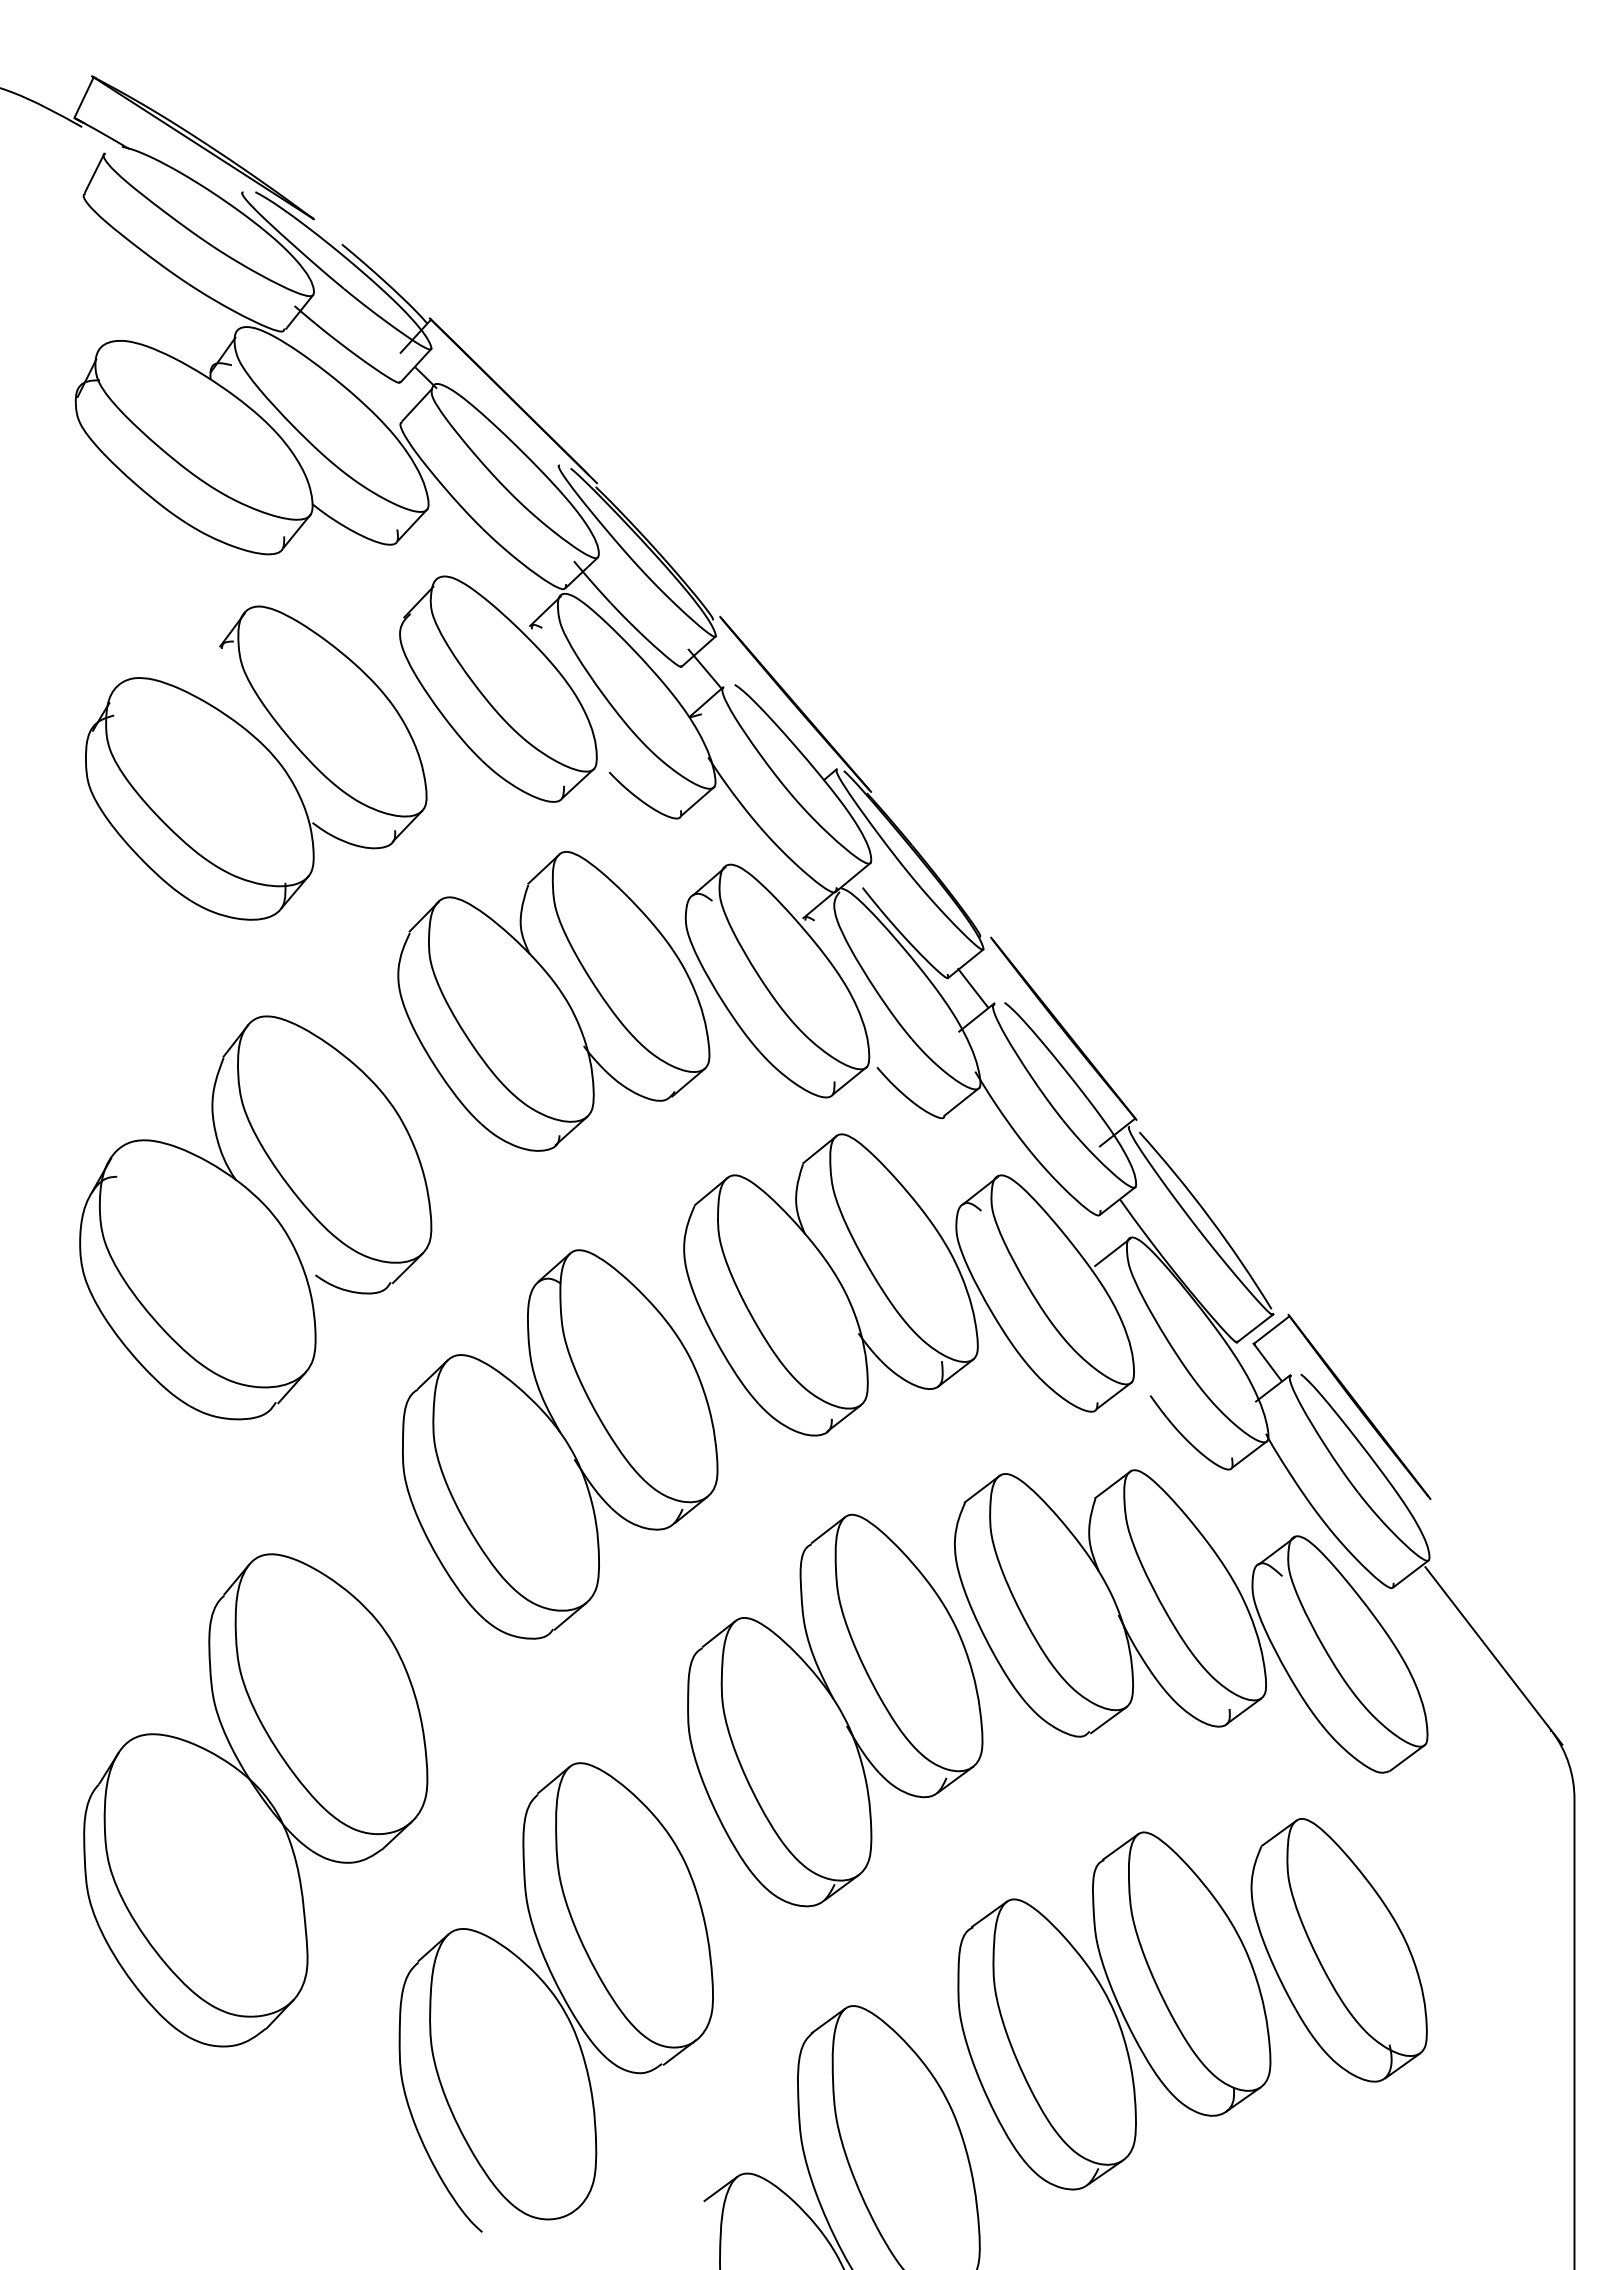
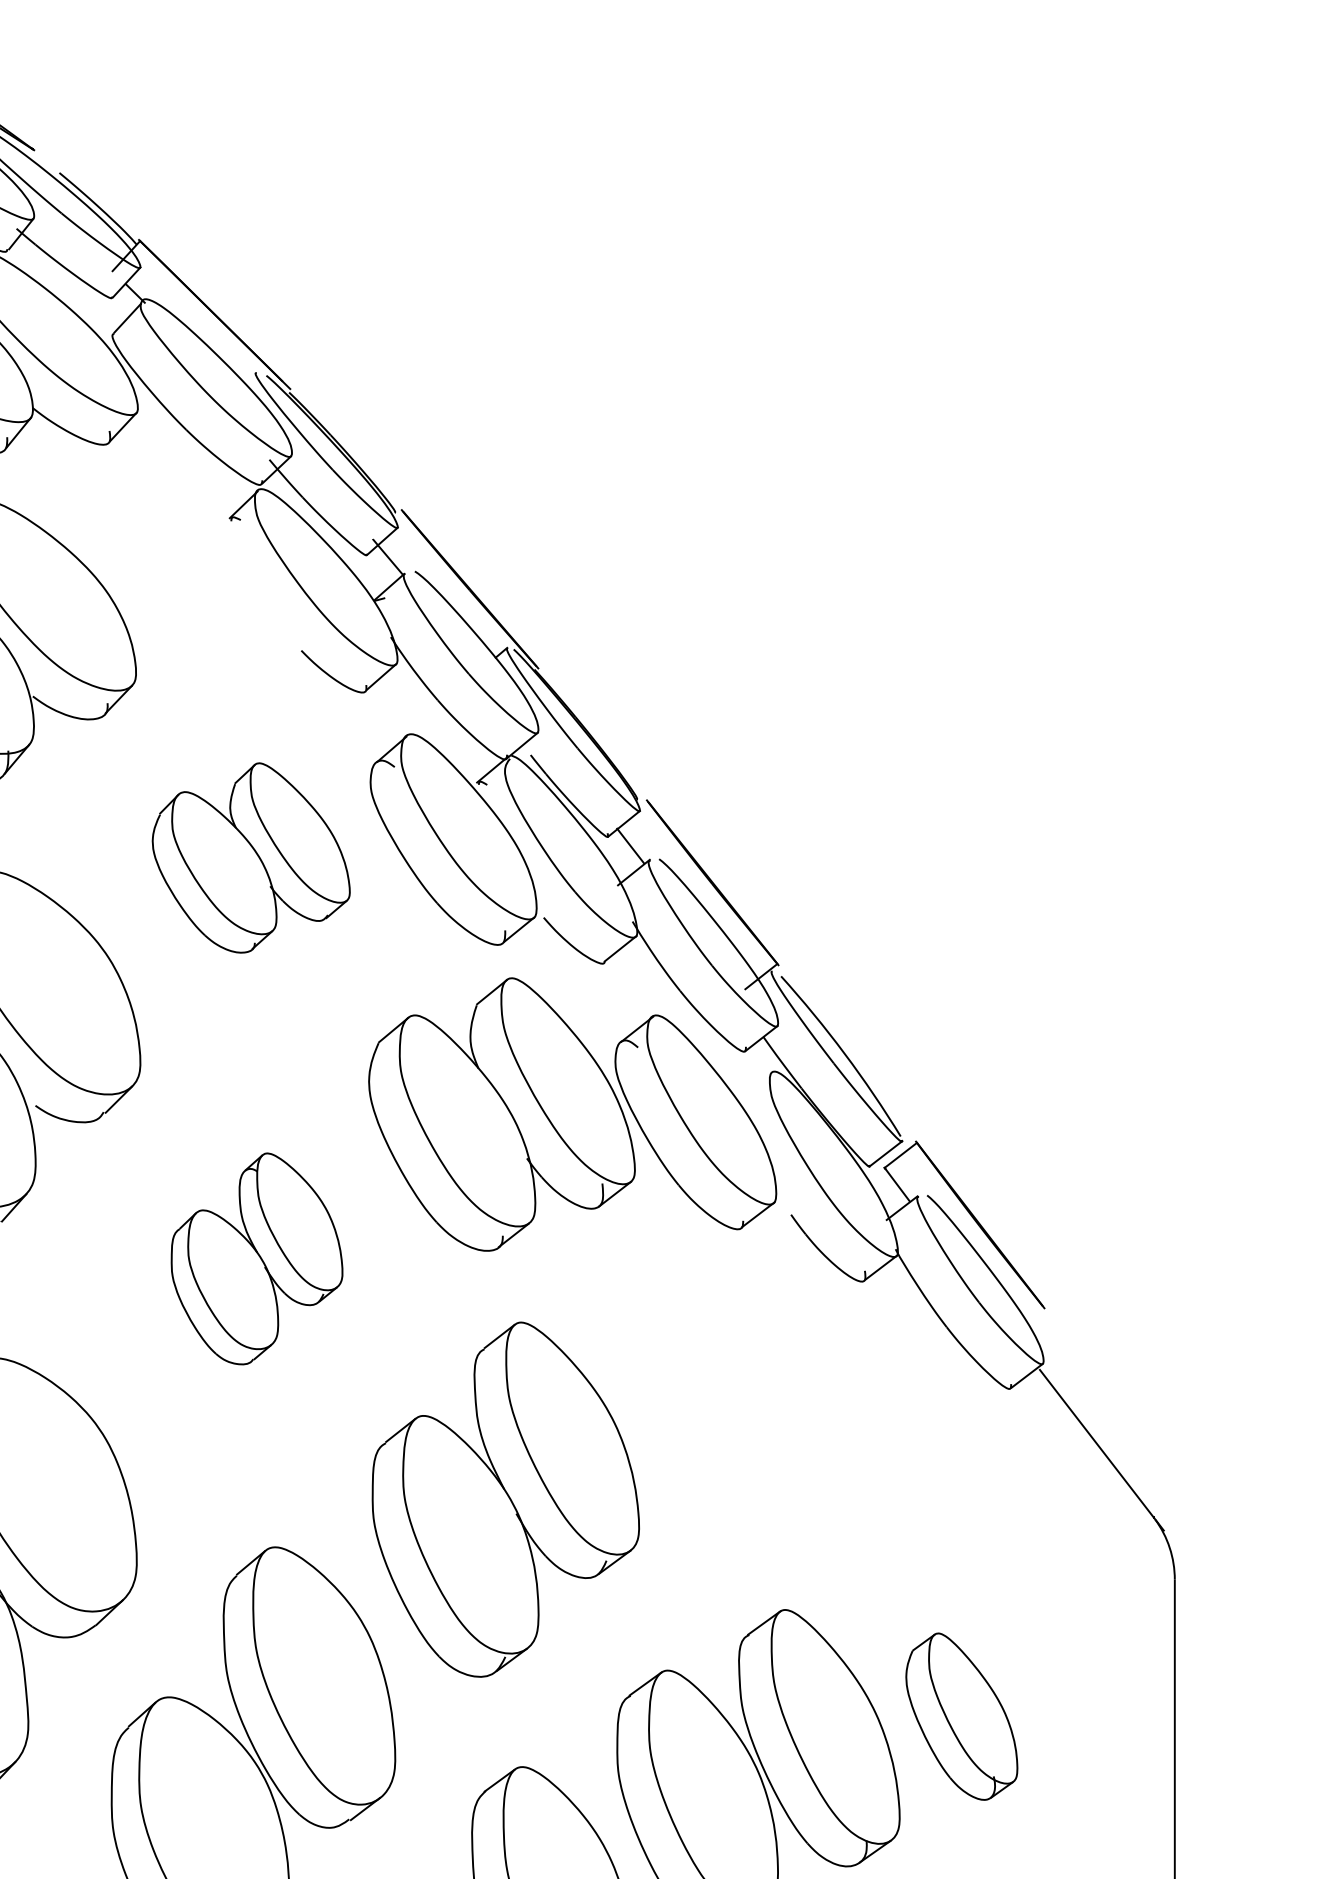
part: (498, 688) -> (201, 574), removed
part: (553, 1001) -> (250, 858), size x0.7
line: (1112, 1252) -> (756, 1085), removed
part: (560, 1444) -> (257, 1258), size x0.6
part: (1191, 1621) -> (828, 1419), removed
part: (1338, 1950) -> (961, 1716), size x0.7

